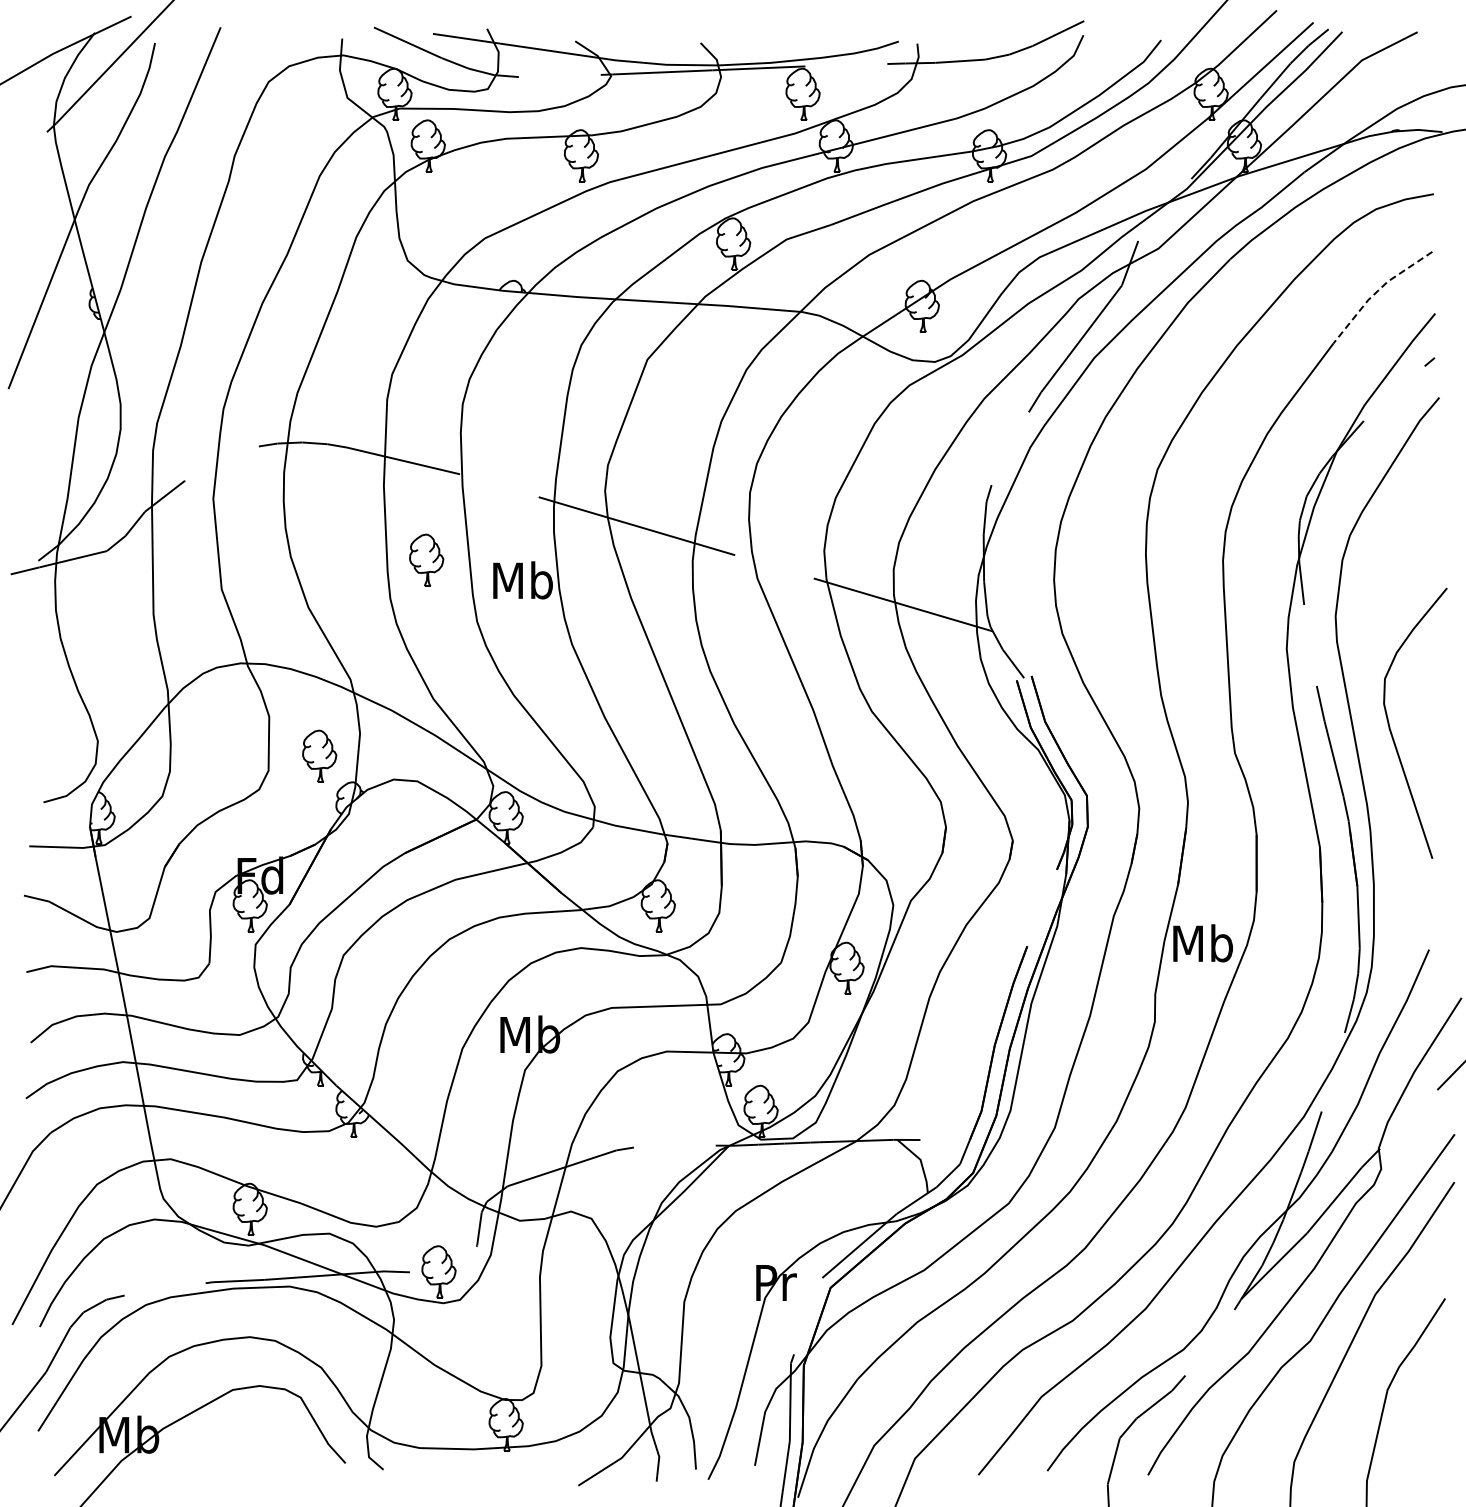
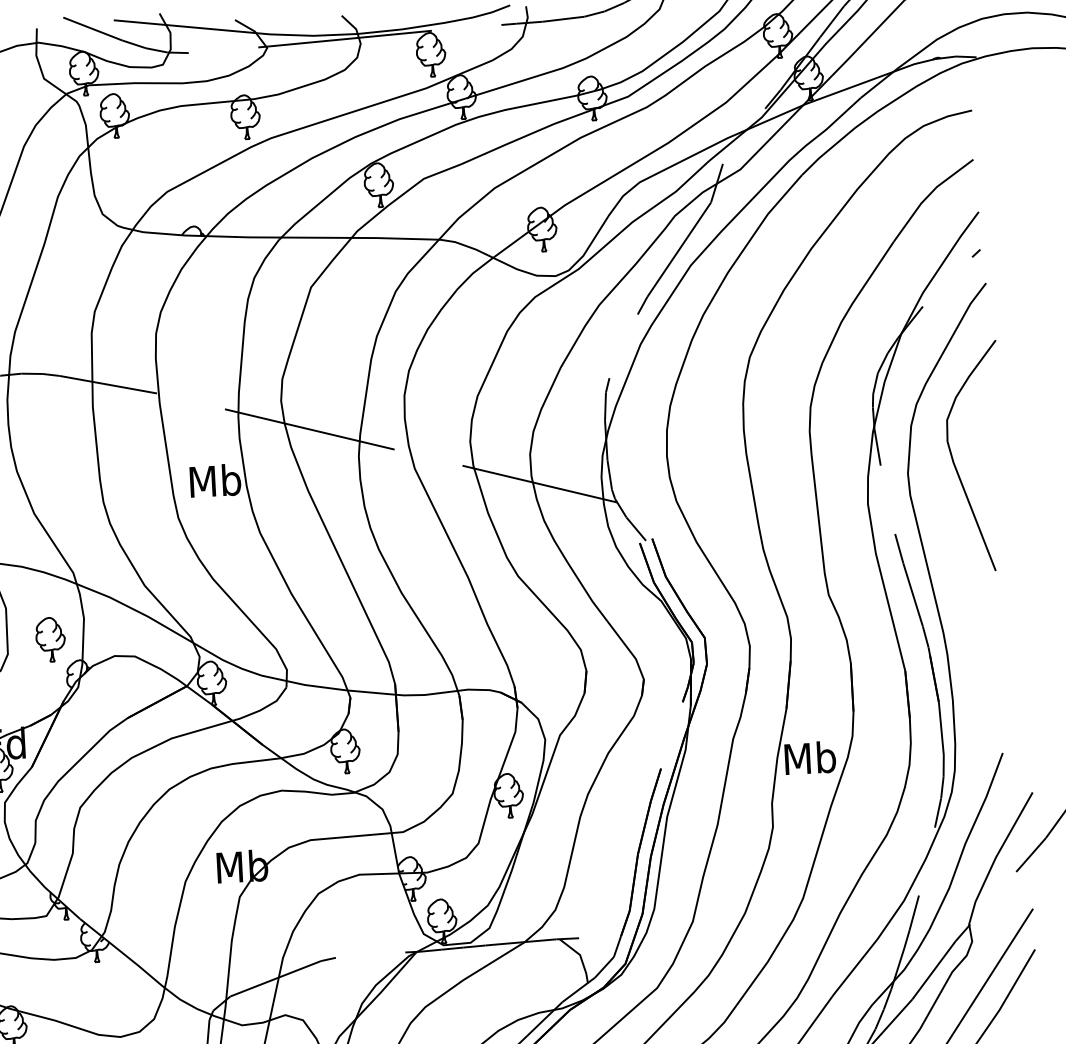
line: (1377, 291) -> (928, 195), dashed -> solid
part: (426, 559) -> (132, 467), removed
curve: (1391, 730) -> (955, 463), moved

